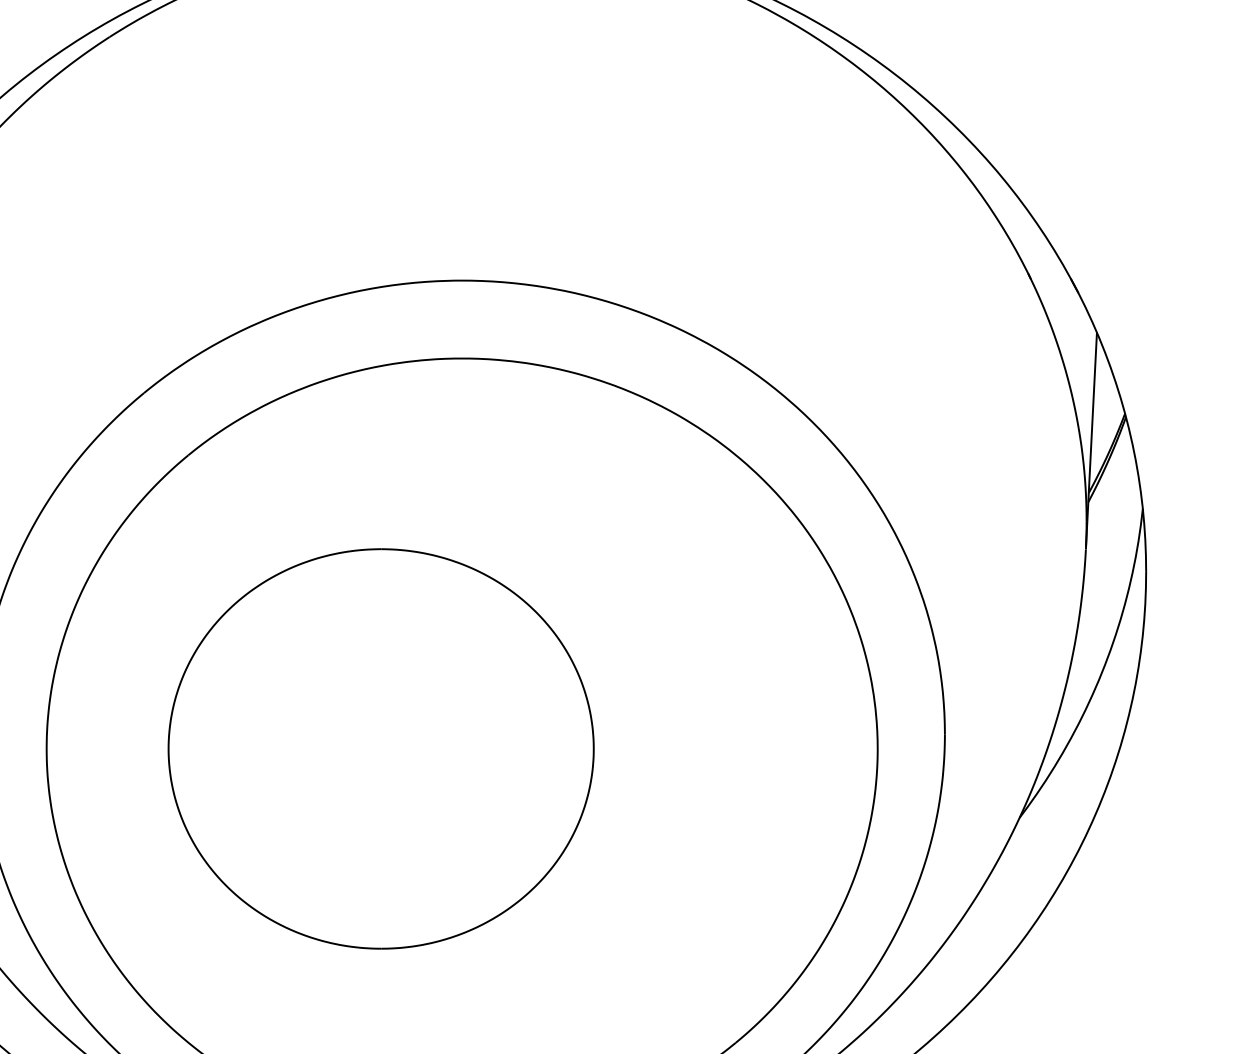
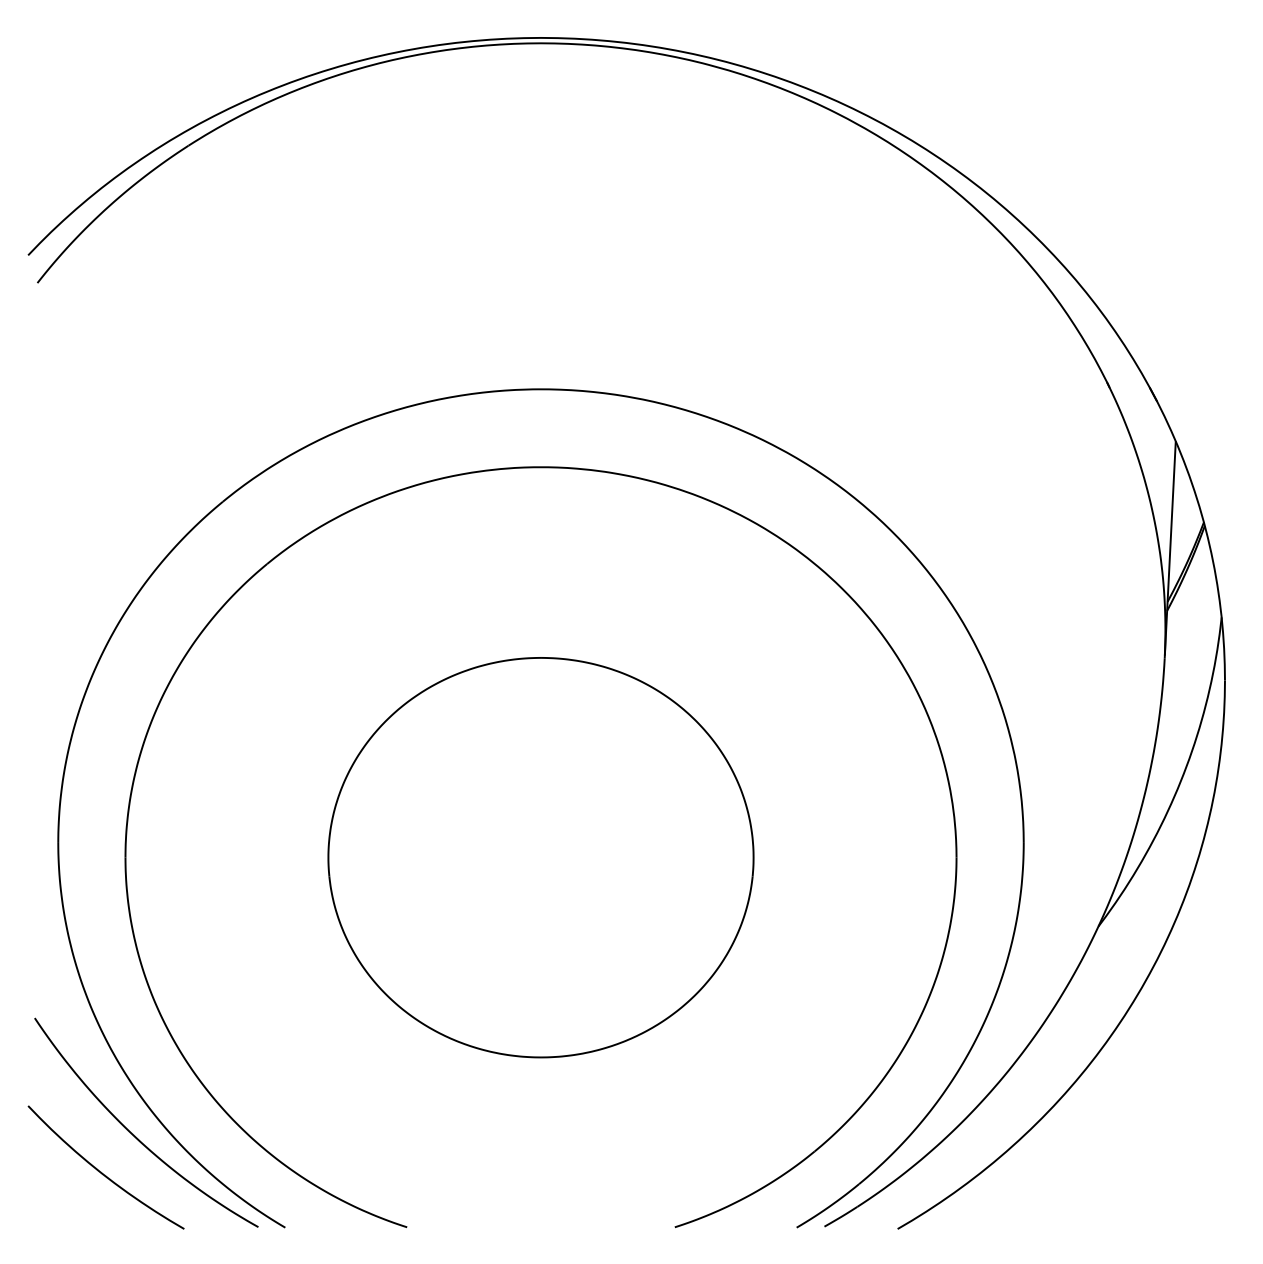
part: (380, 748) -> (540, 857), moved

